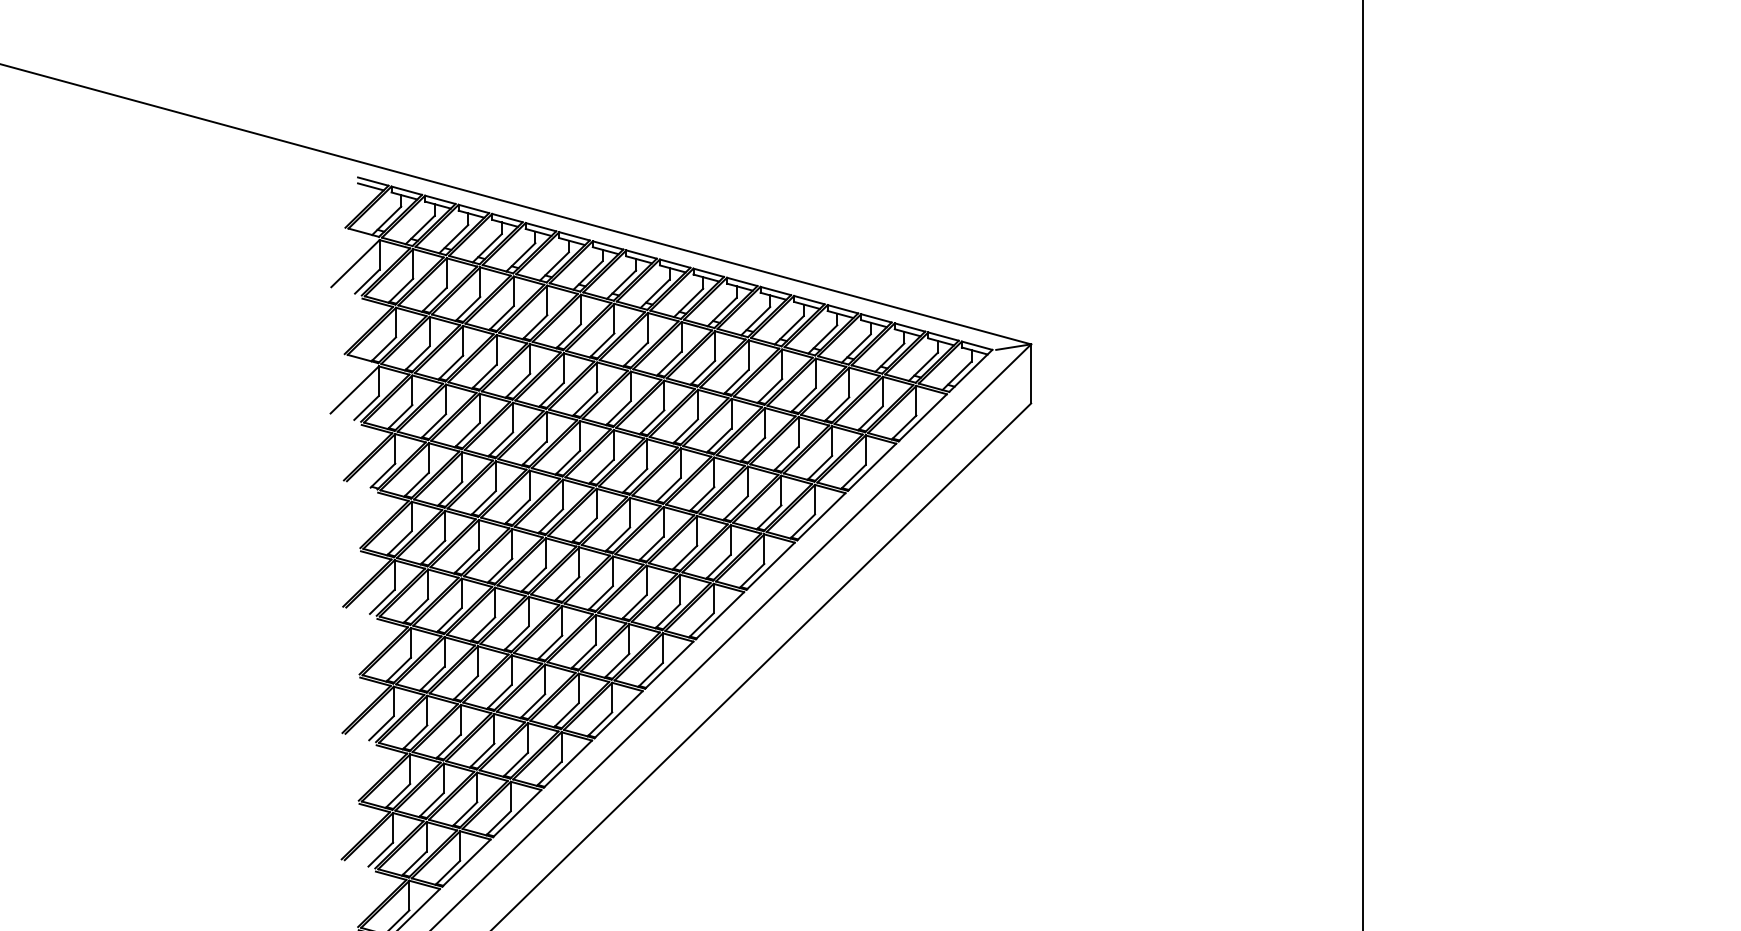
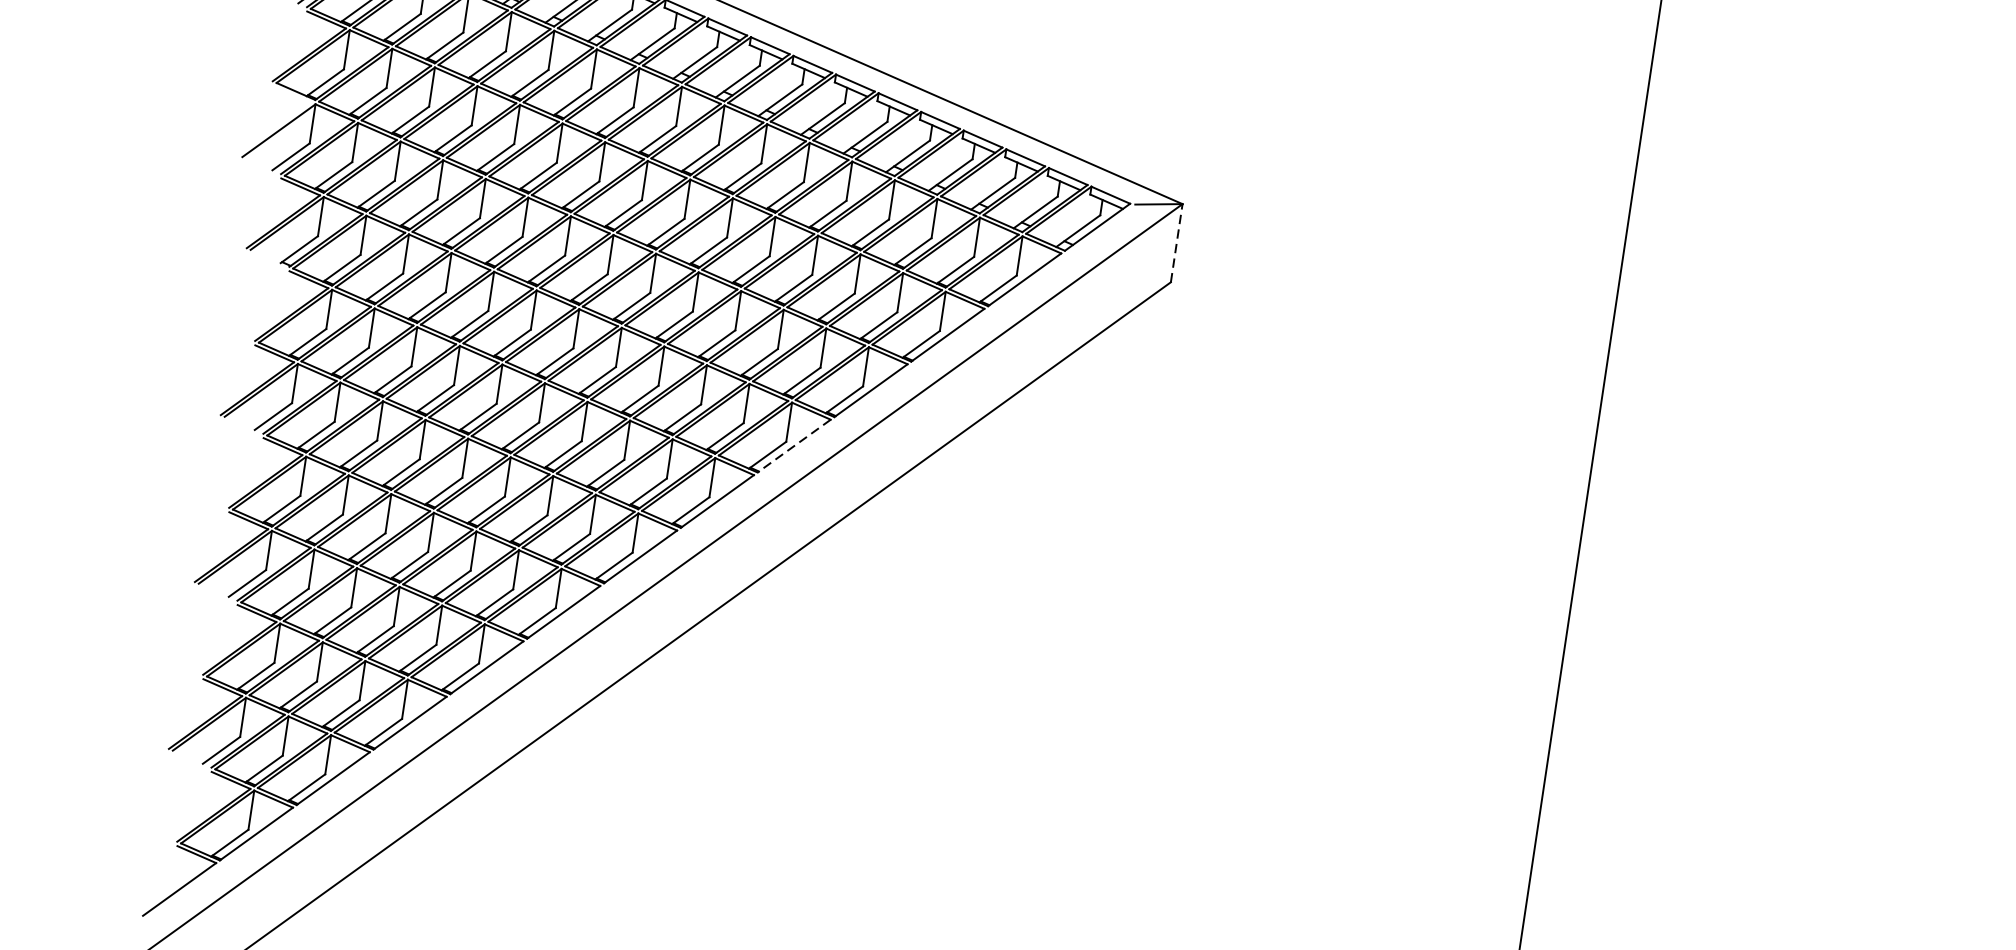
line: (1031, 373) -> (1177, 242), solid -> dashed
line: (770, 566) -> (793, 446), solid -> dashed

